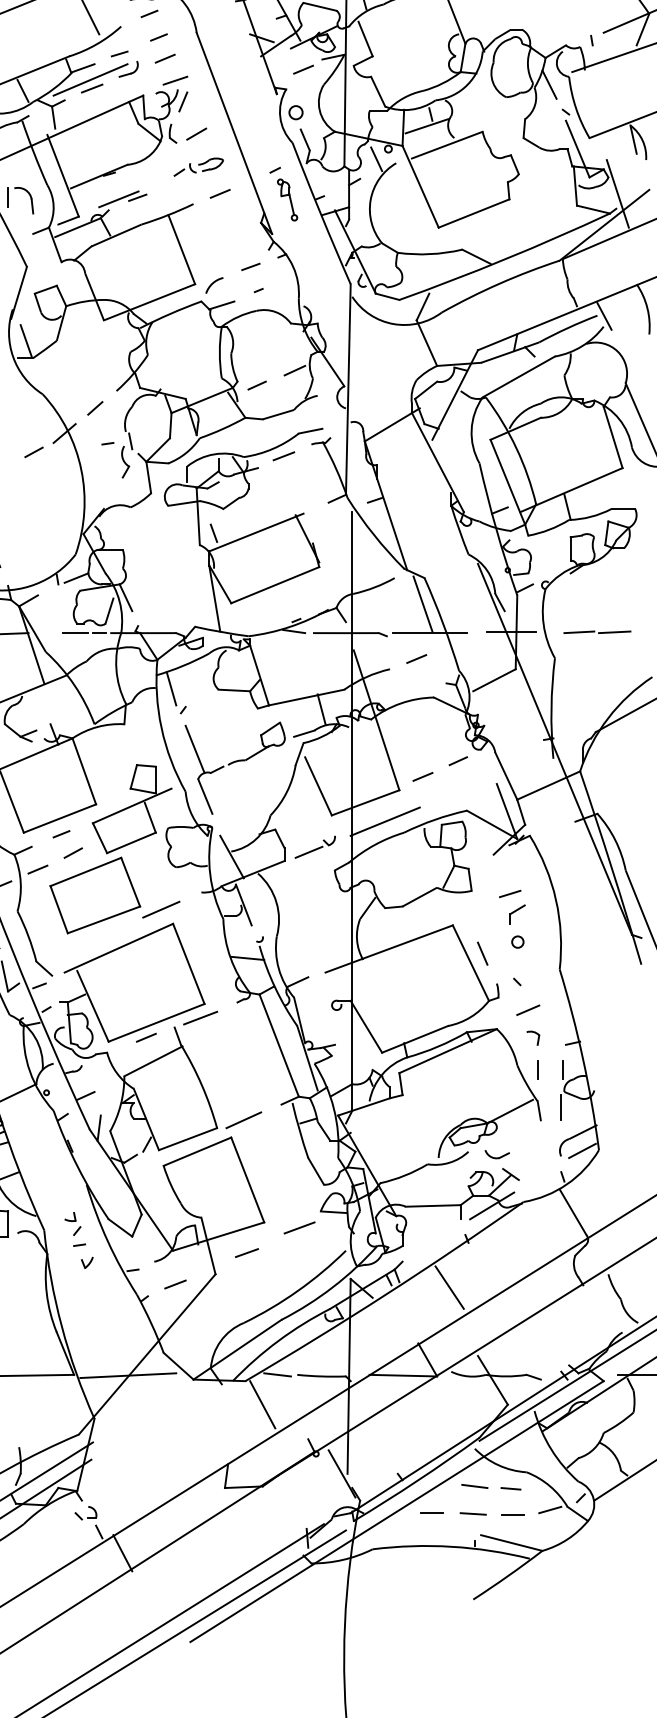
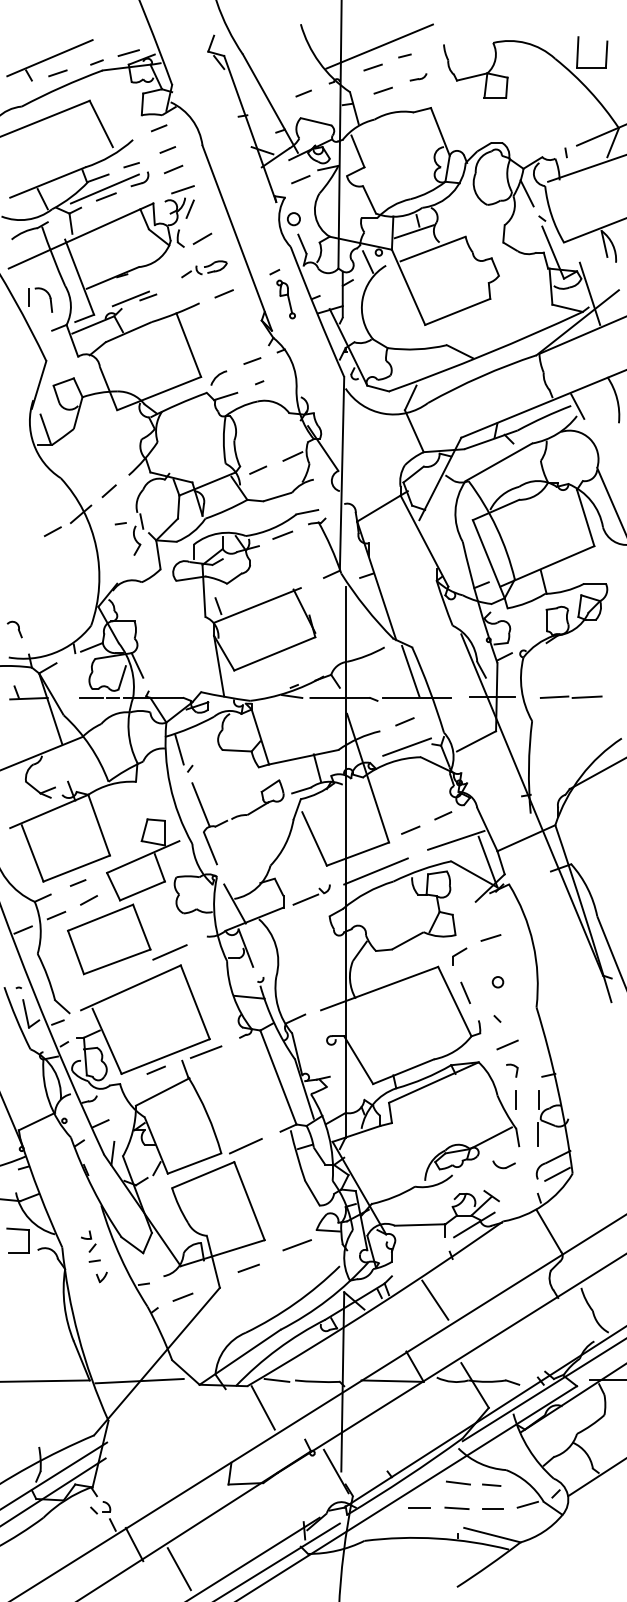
line: (418, 685) -> (406, 746), added
line: (472, 788) -> (456, 840), added
part: (517, 914) -> (459, 956), moved
part: (496, 1154) -> (503, 1164), moved
line: (170, 1580) -> (178, 1569), added

